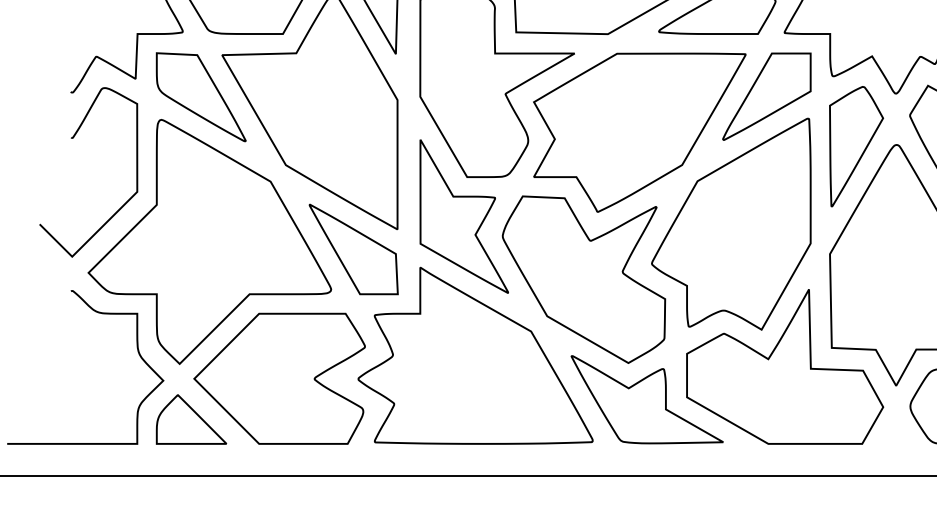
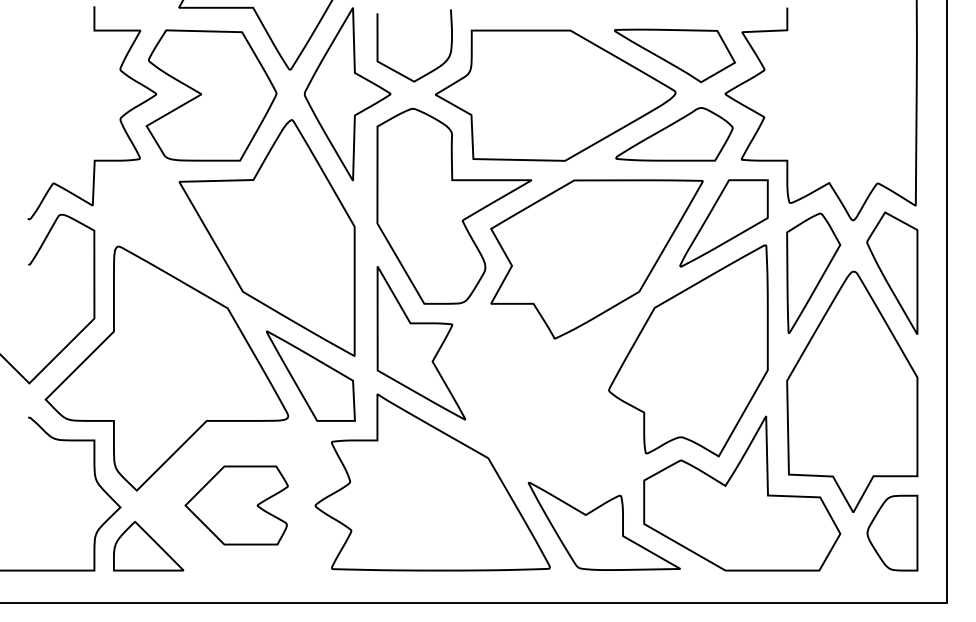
part: (201, 96) -> (158, 223), removed
part: (584, 279) -> (541, 406), removed
part: (279, 378) -> (236, 505), size x0.6

